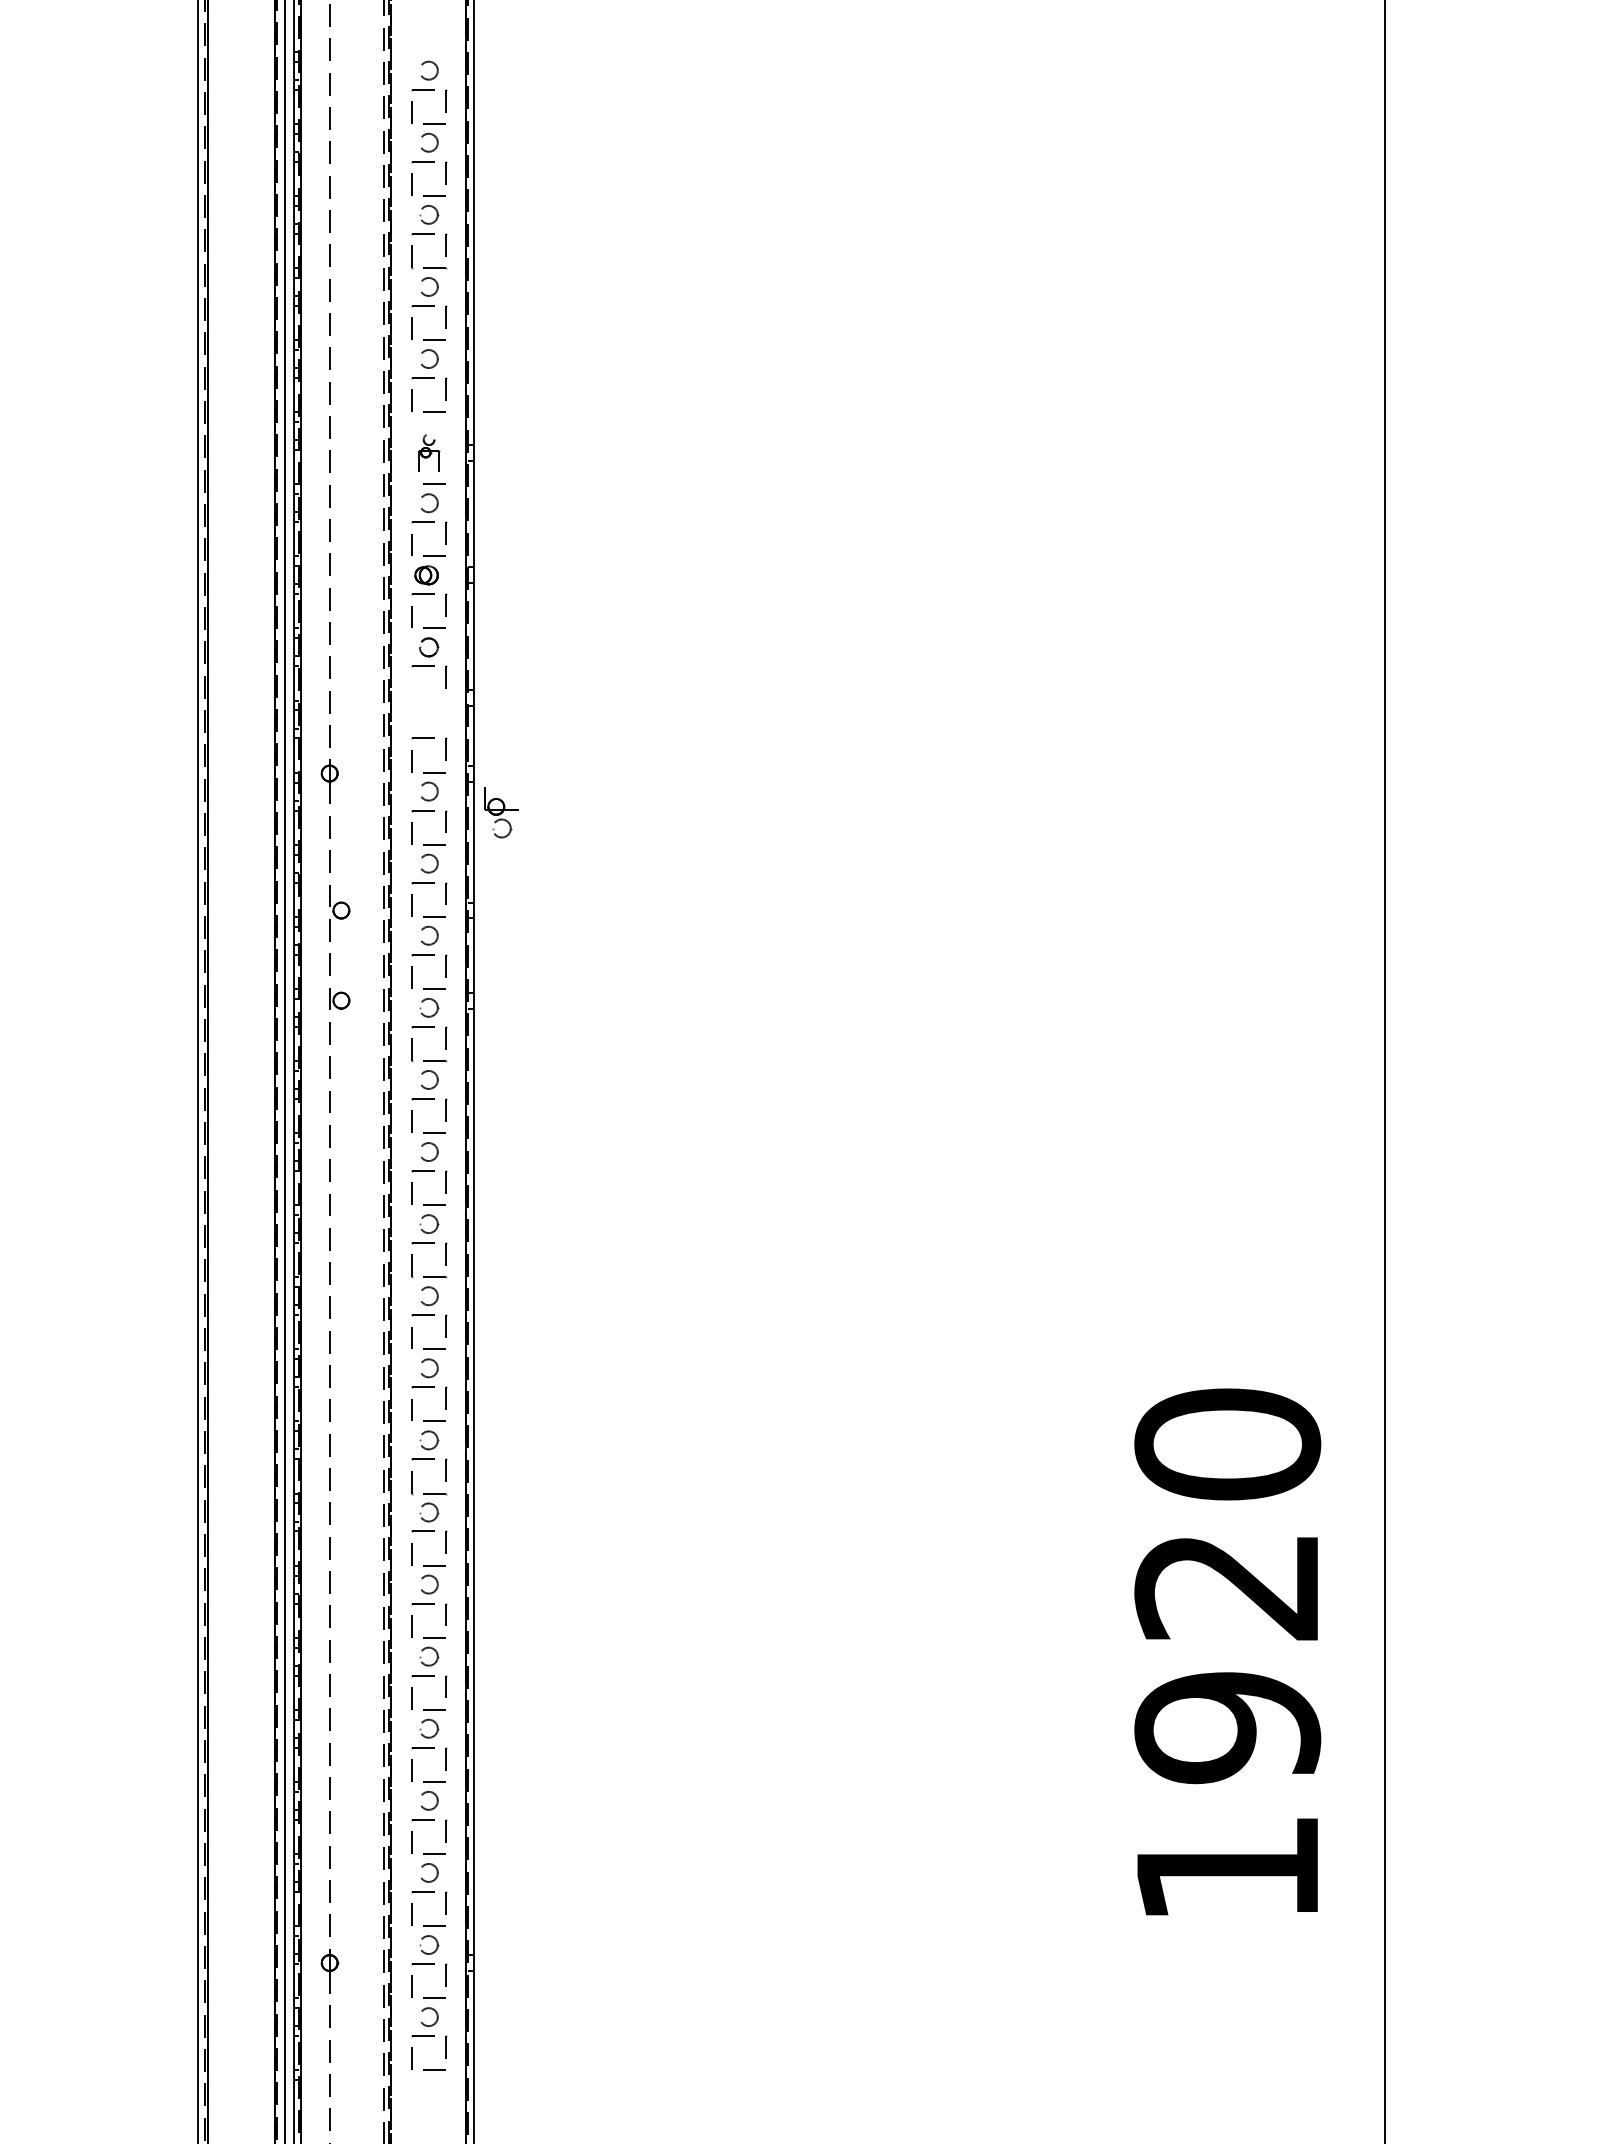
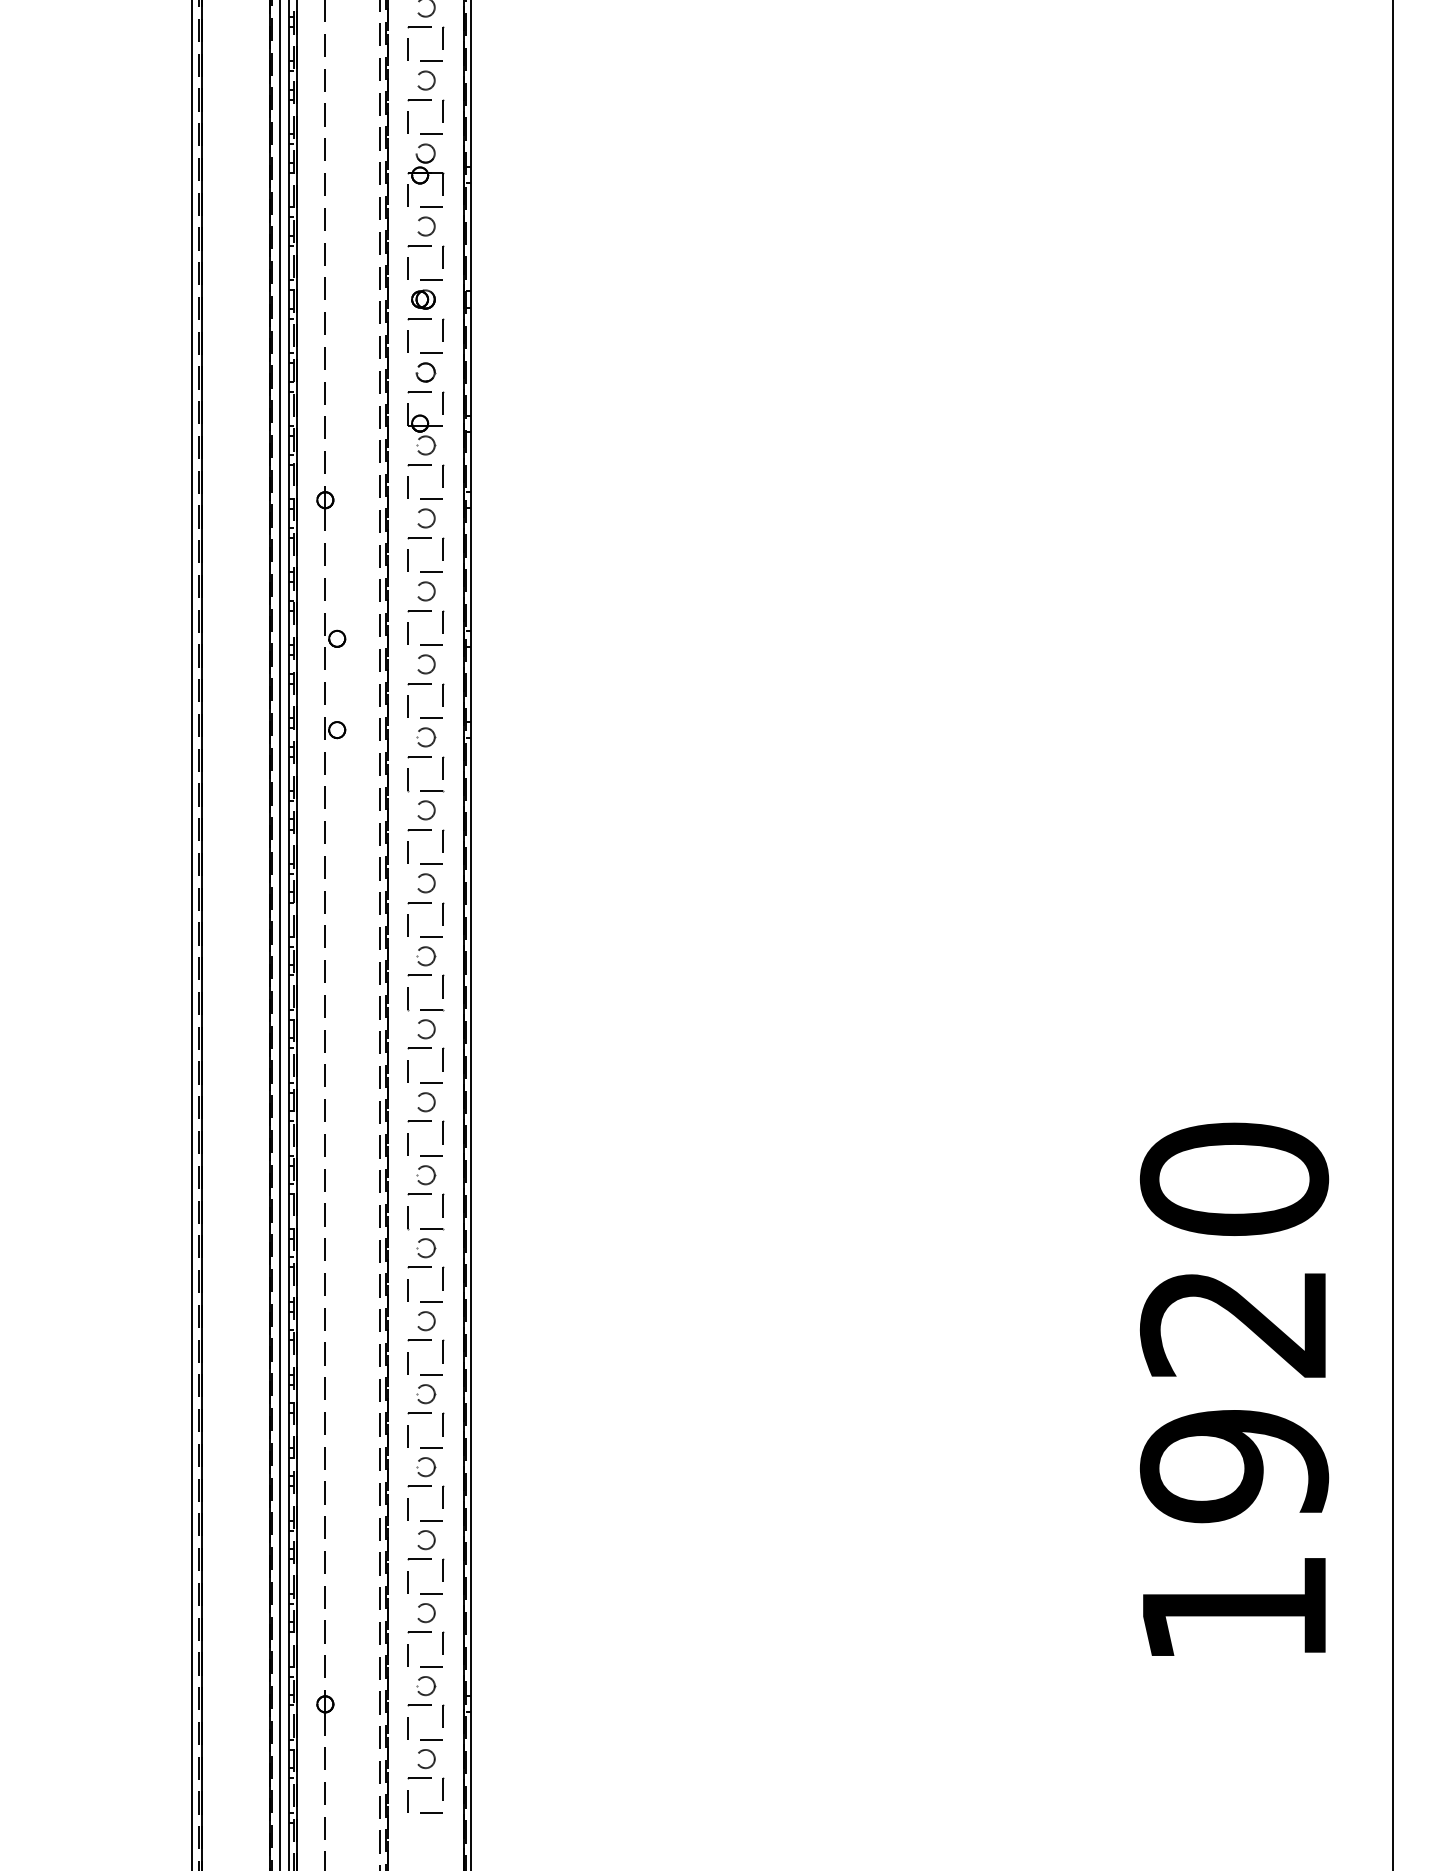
part: (429, 452) -> (426, 175), size x1.67
part: (501, 812) -> (425, 429), moved

